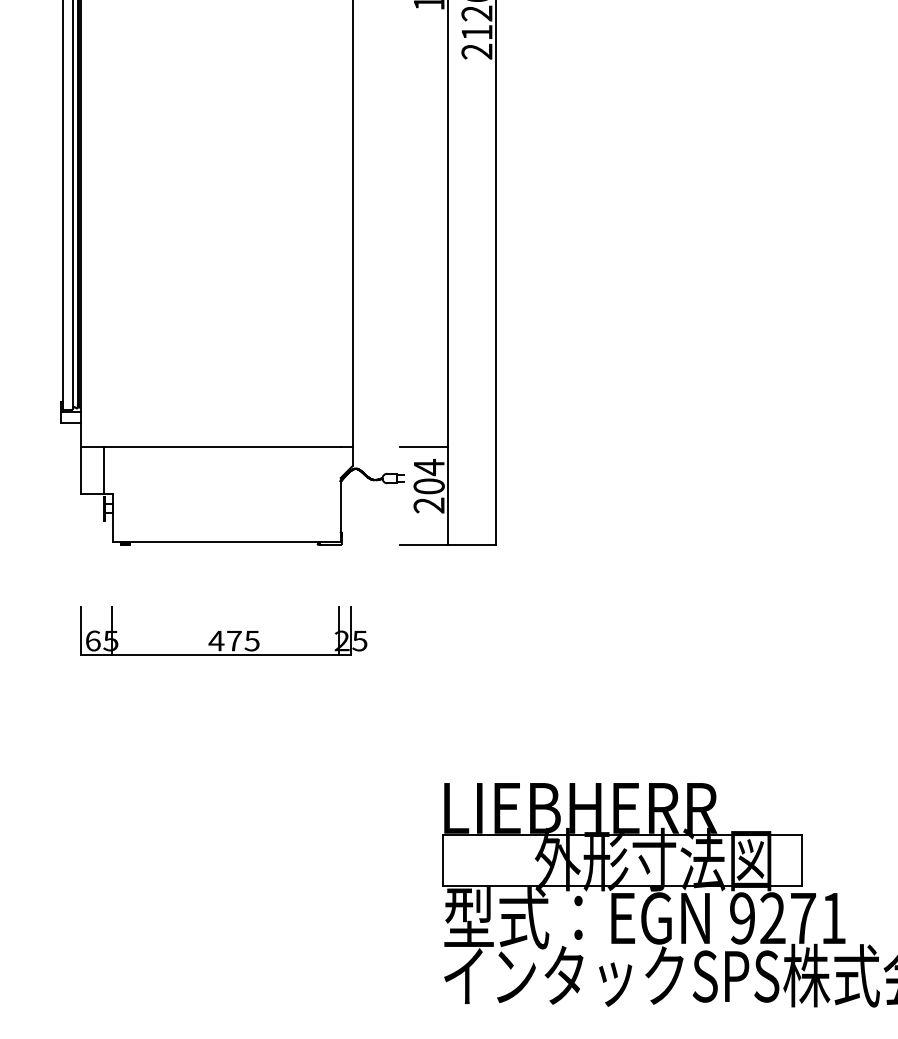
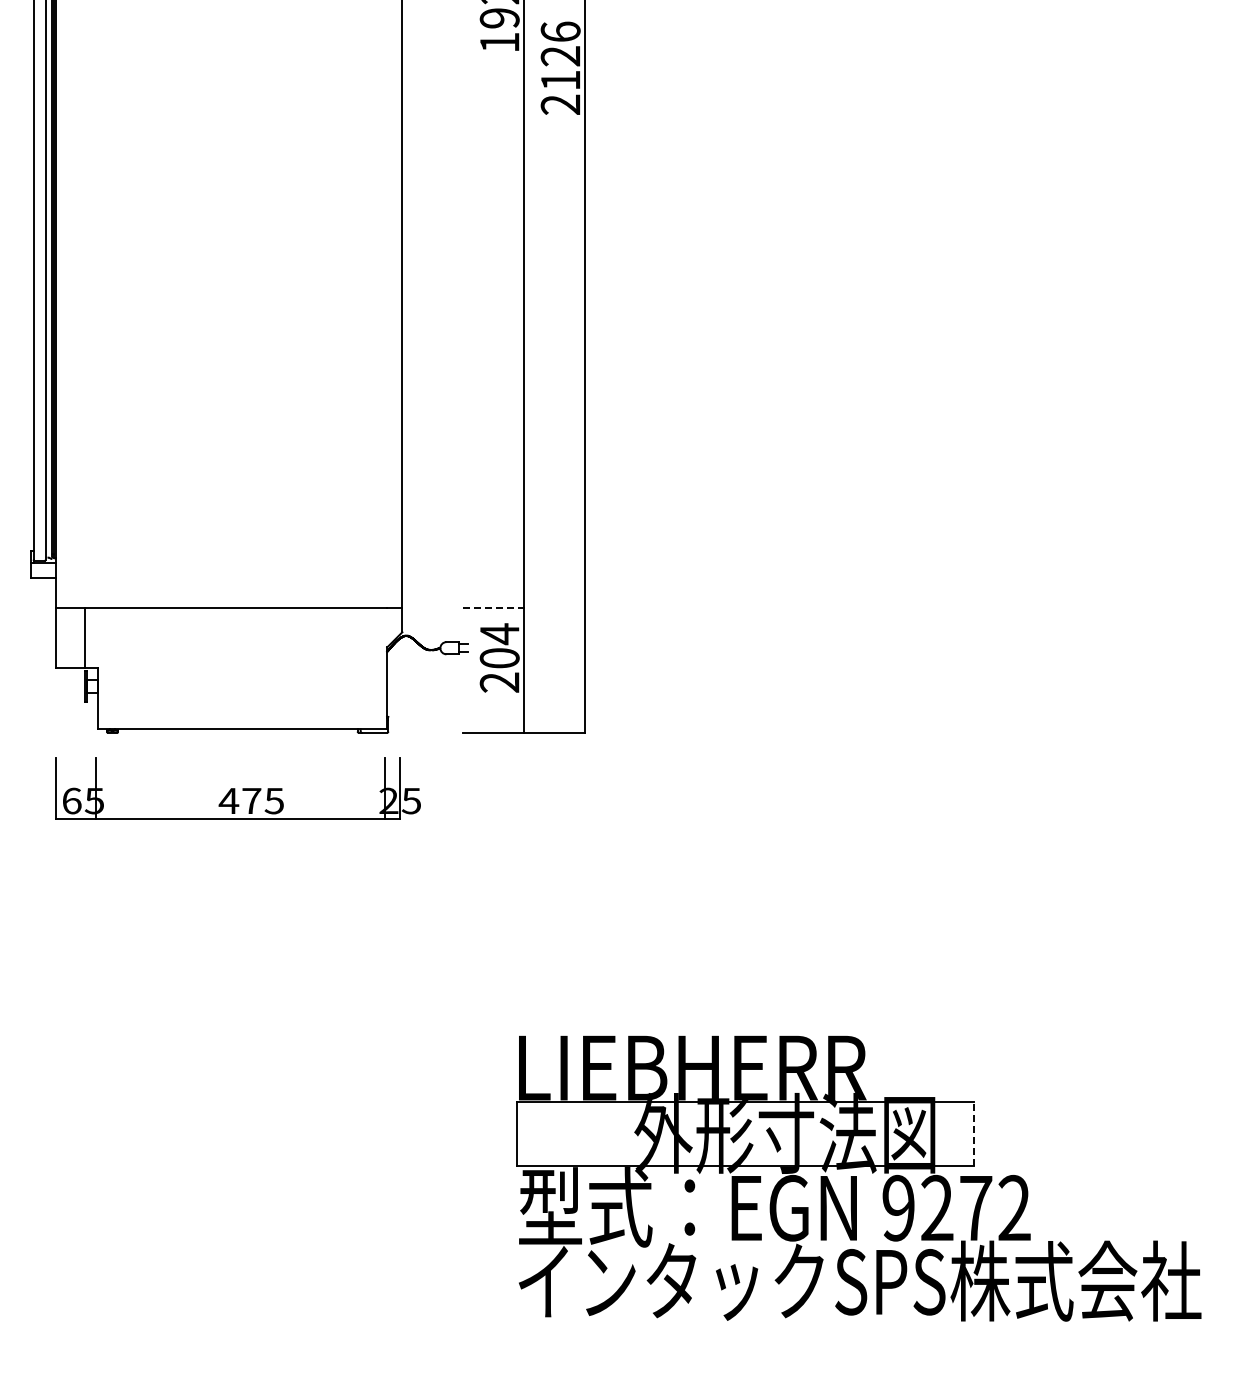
line: (425, 447) -> (494, 608), solid -> dashed
part: (223, 631) -> (237, 788), moved
line: (801, 859) -> (973, 1133), solid -> dashed
text: (833, 917) -> (1014, 1207), 9271 -> 9272

